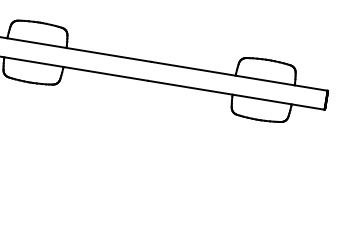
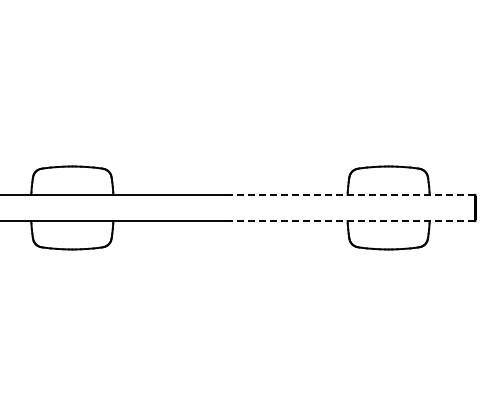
line: (239, 76) -> (352, 194), solid -> dashed
line: (236, 95) -> (352, 221), solid -> dashed

